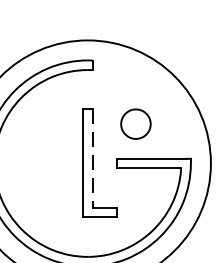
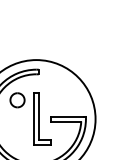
part: (135, 124) -> (17, 100), moved
line: (92, 157) -> (38, 116), dashed -> solid

